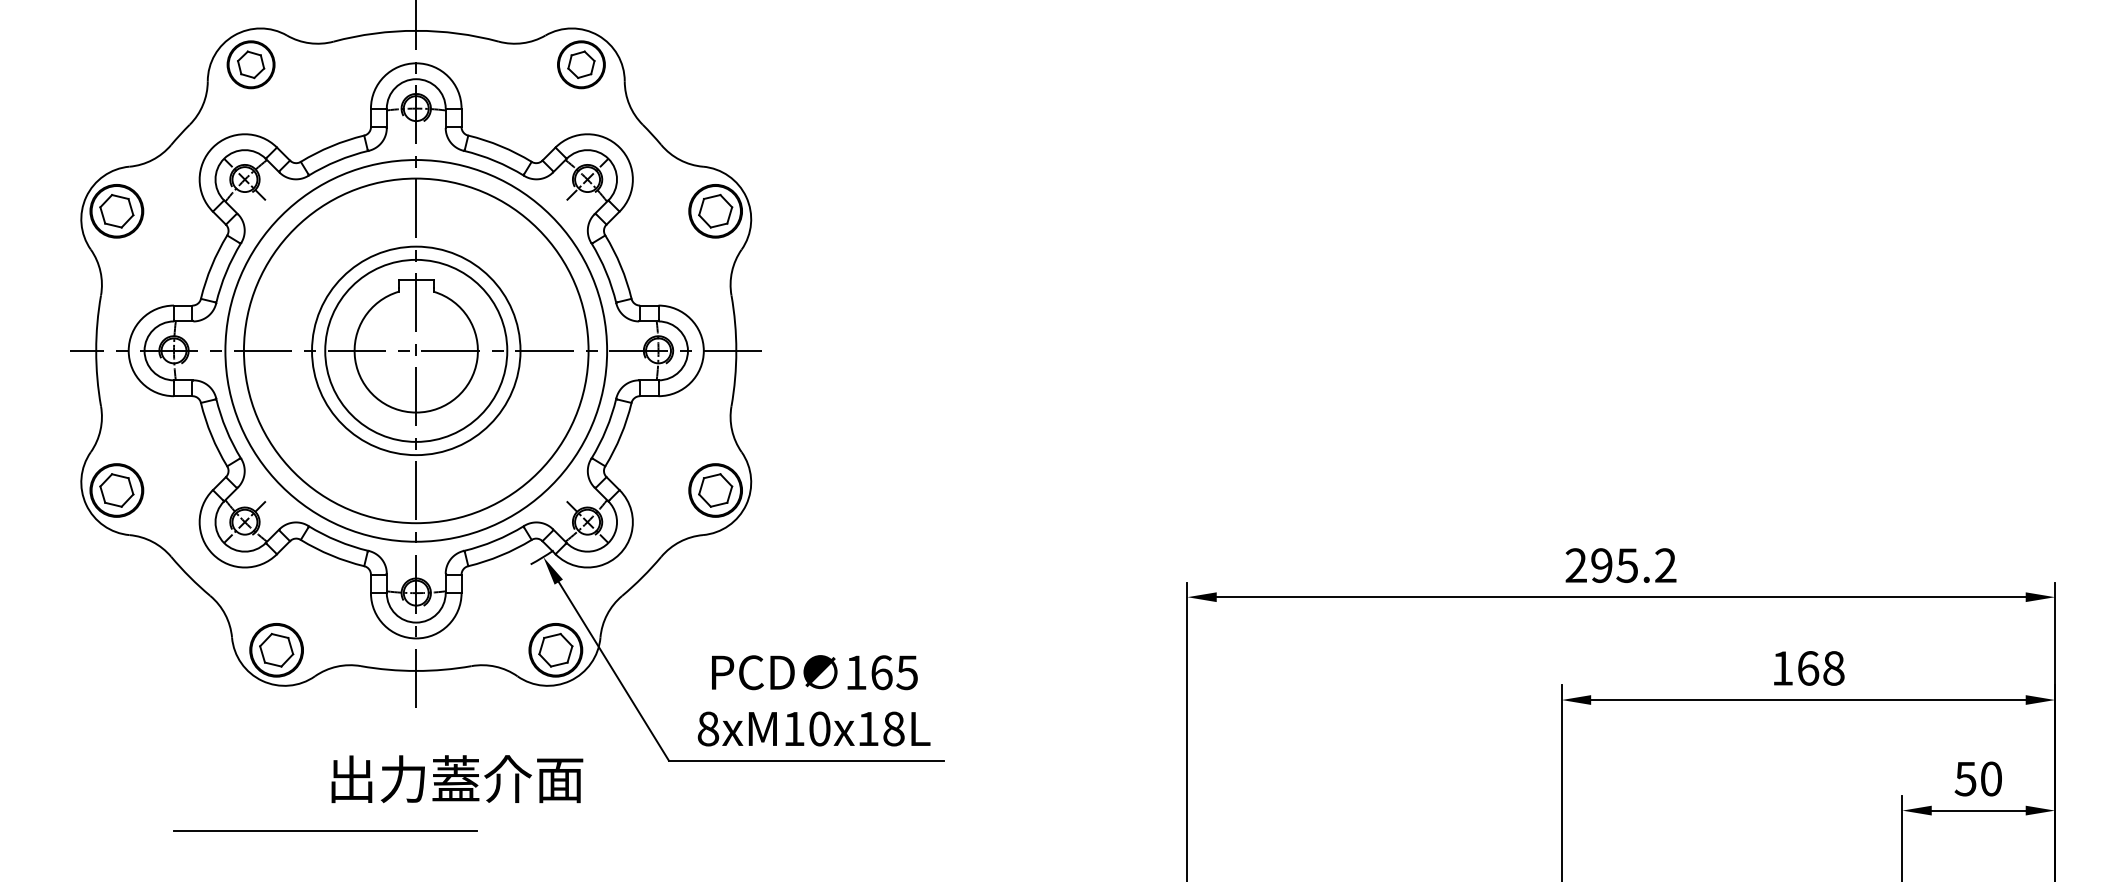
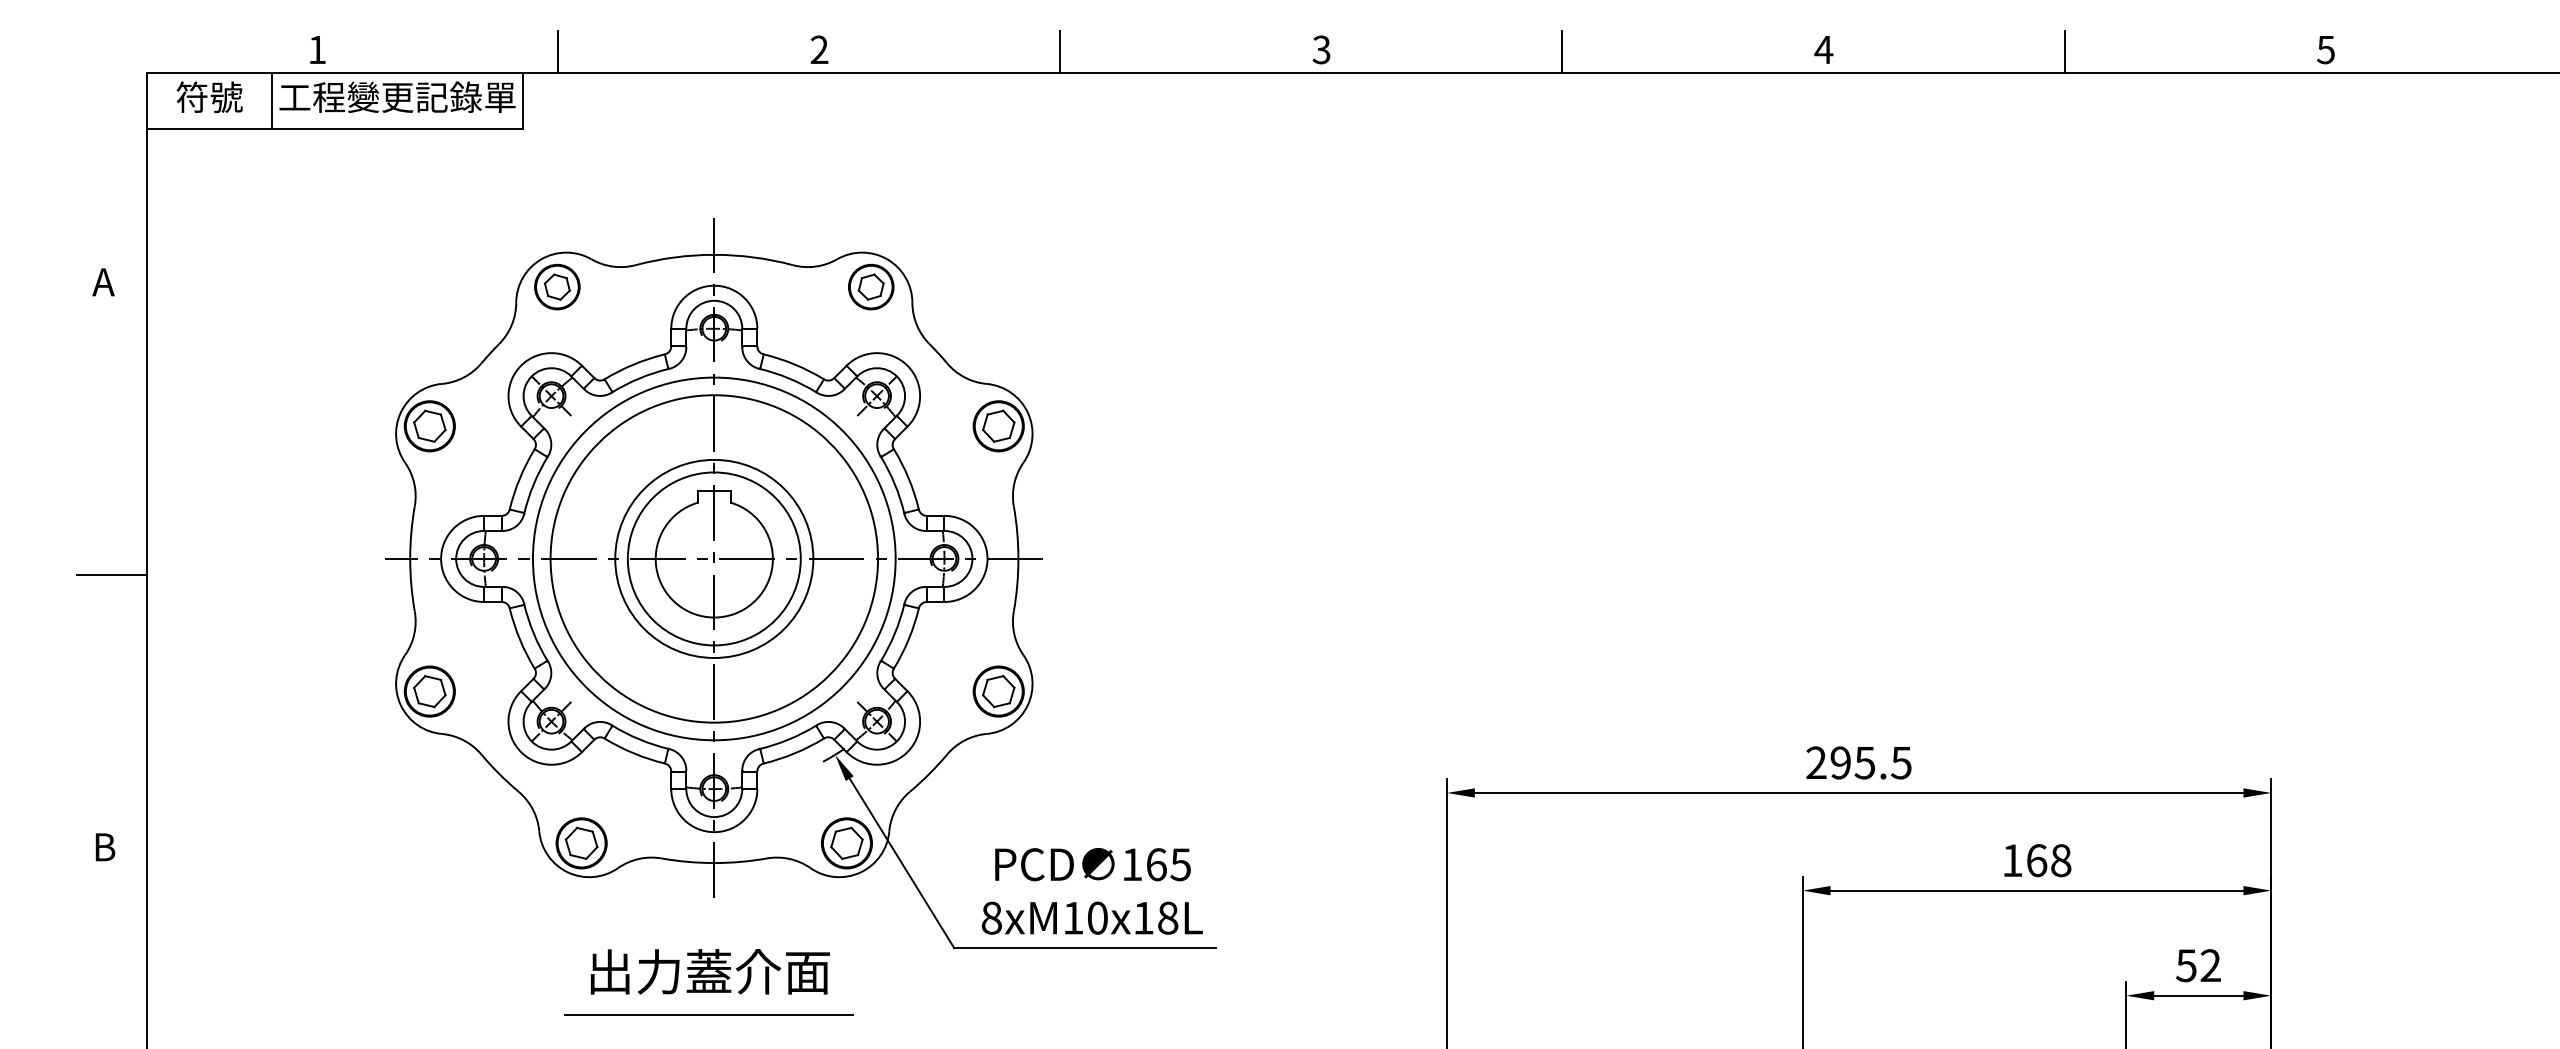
text: (1665, 565) -> (1901, 762), 295.2 -> 295.5
text: (457, 778) -> (710, 971), moved
text: (1991, 778) -> (2210, 965), 50 -> 52
line: (324, 830) -> (708, 1014), moved

